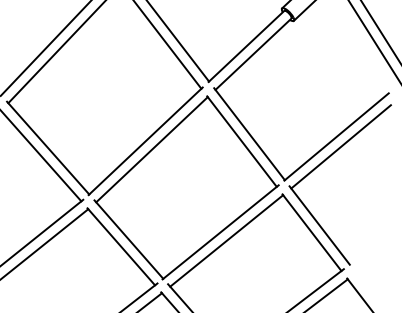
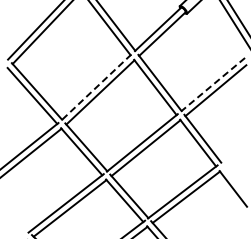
line: (337, 136) -> (213, 84), solid -> dashed
line: (145, 141) -> (96, 87), solid -> dashed

